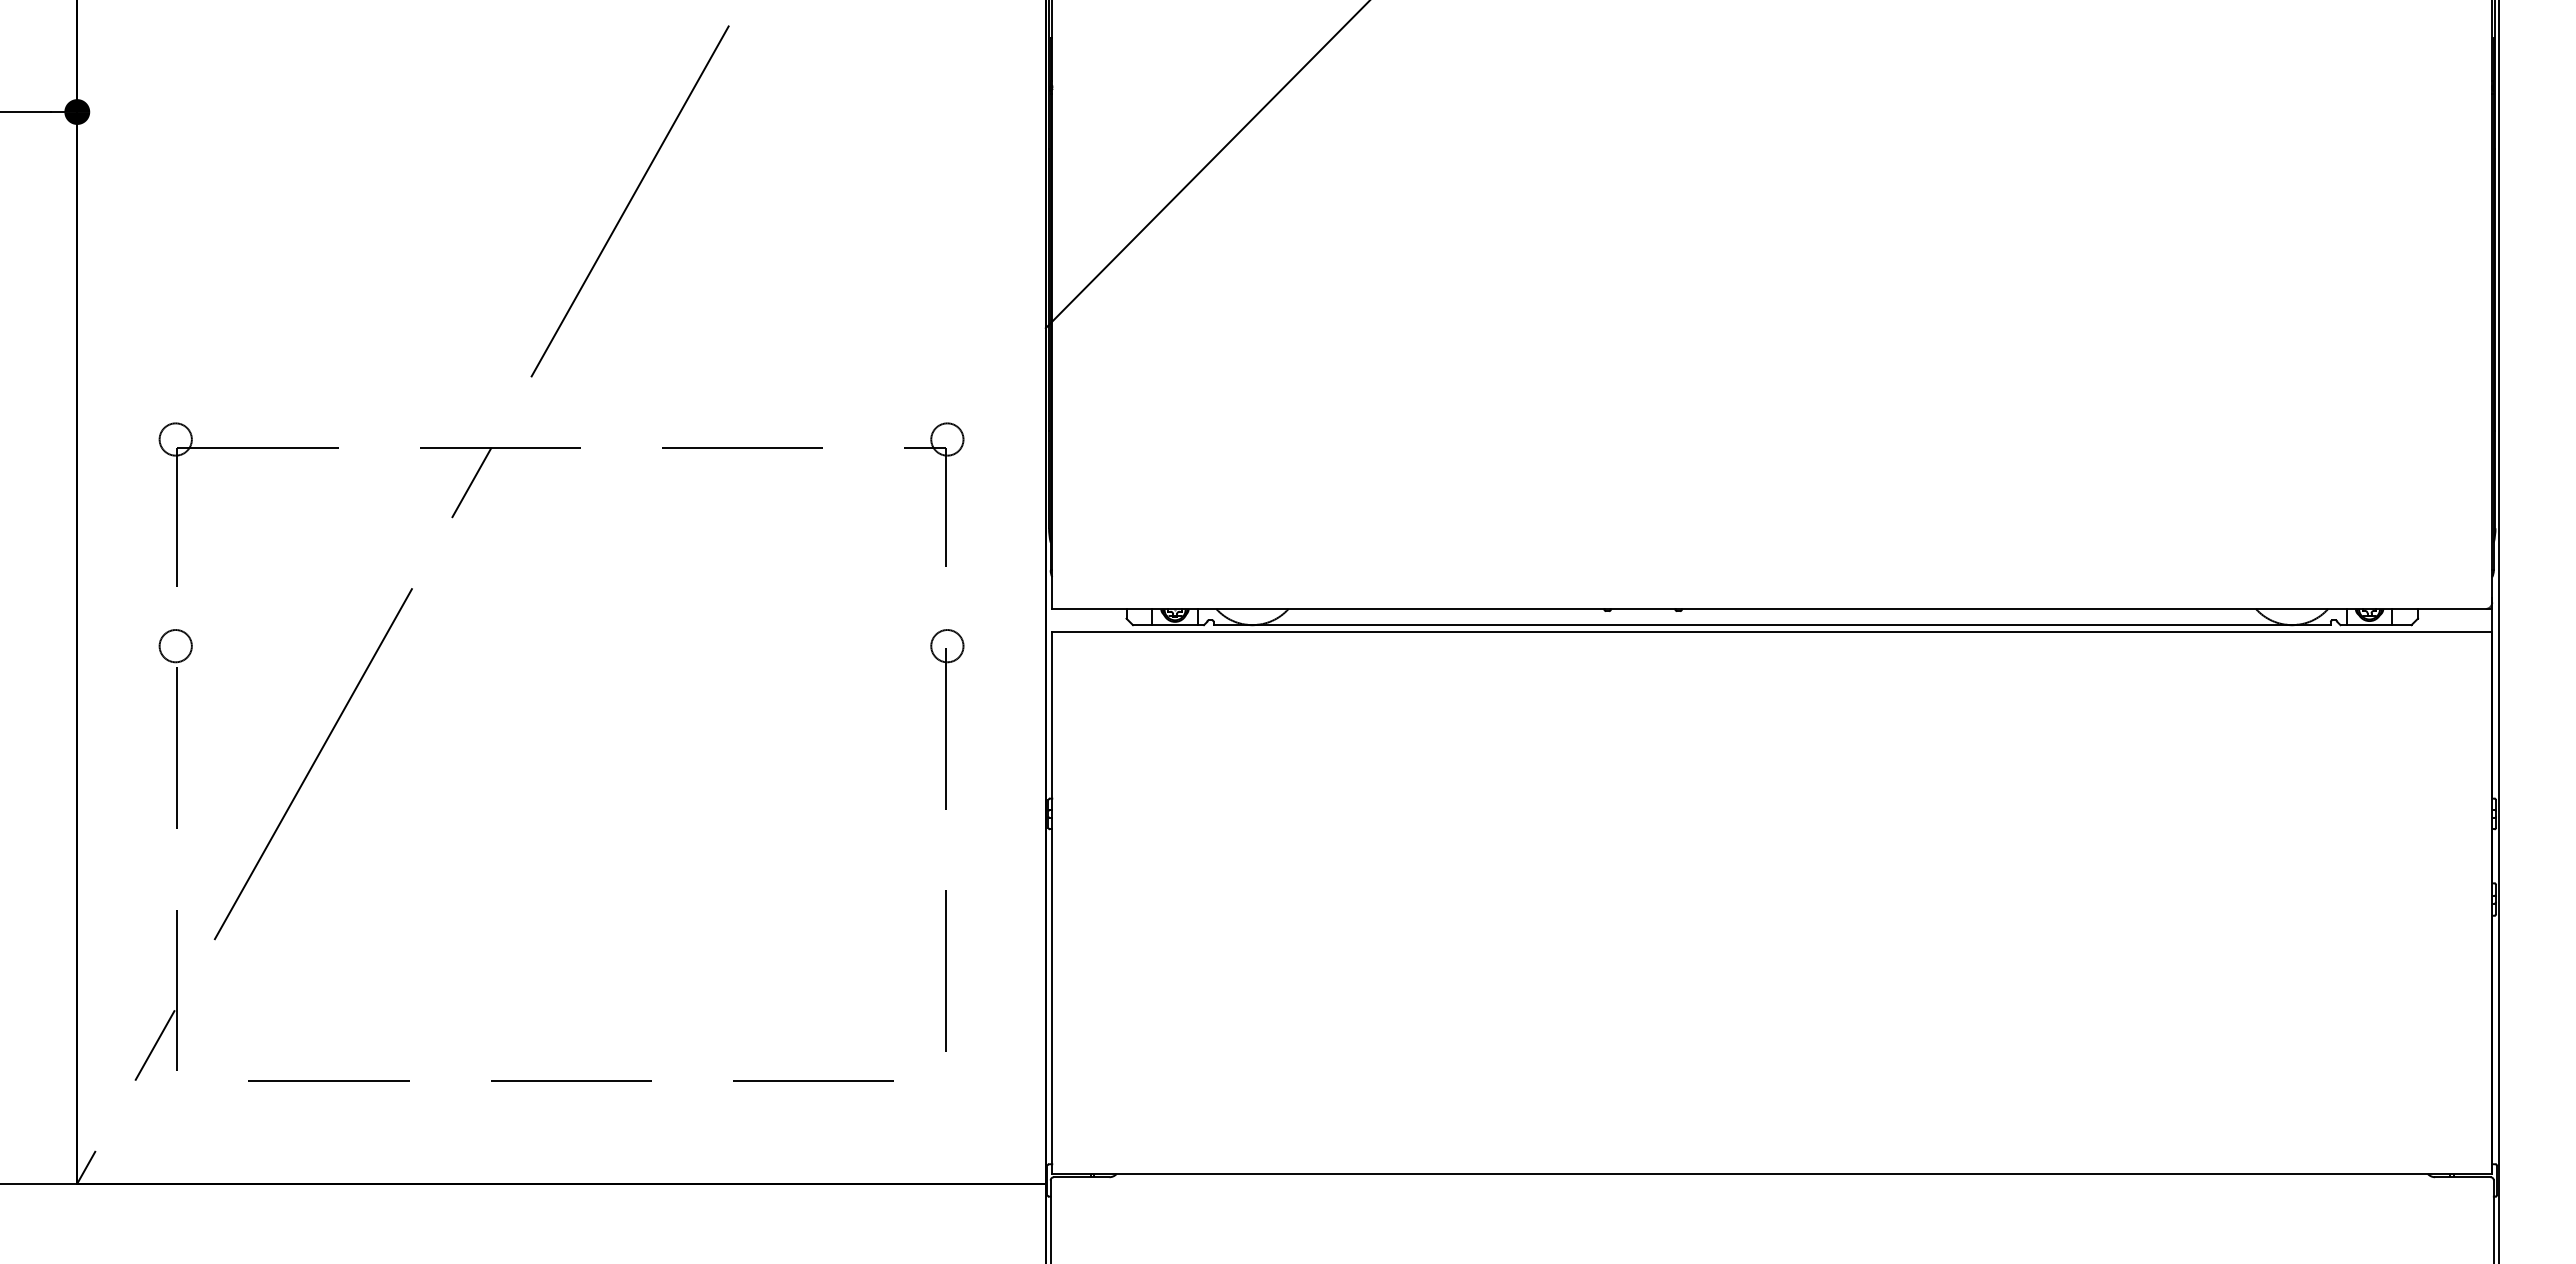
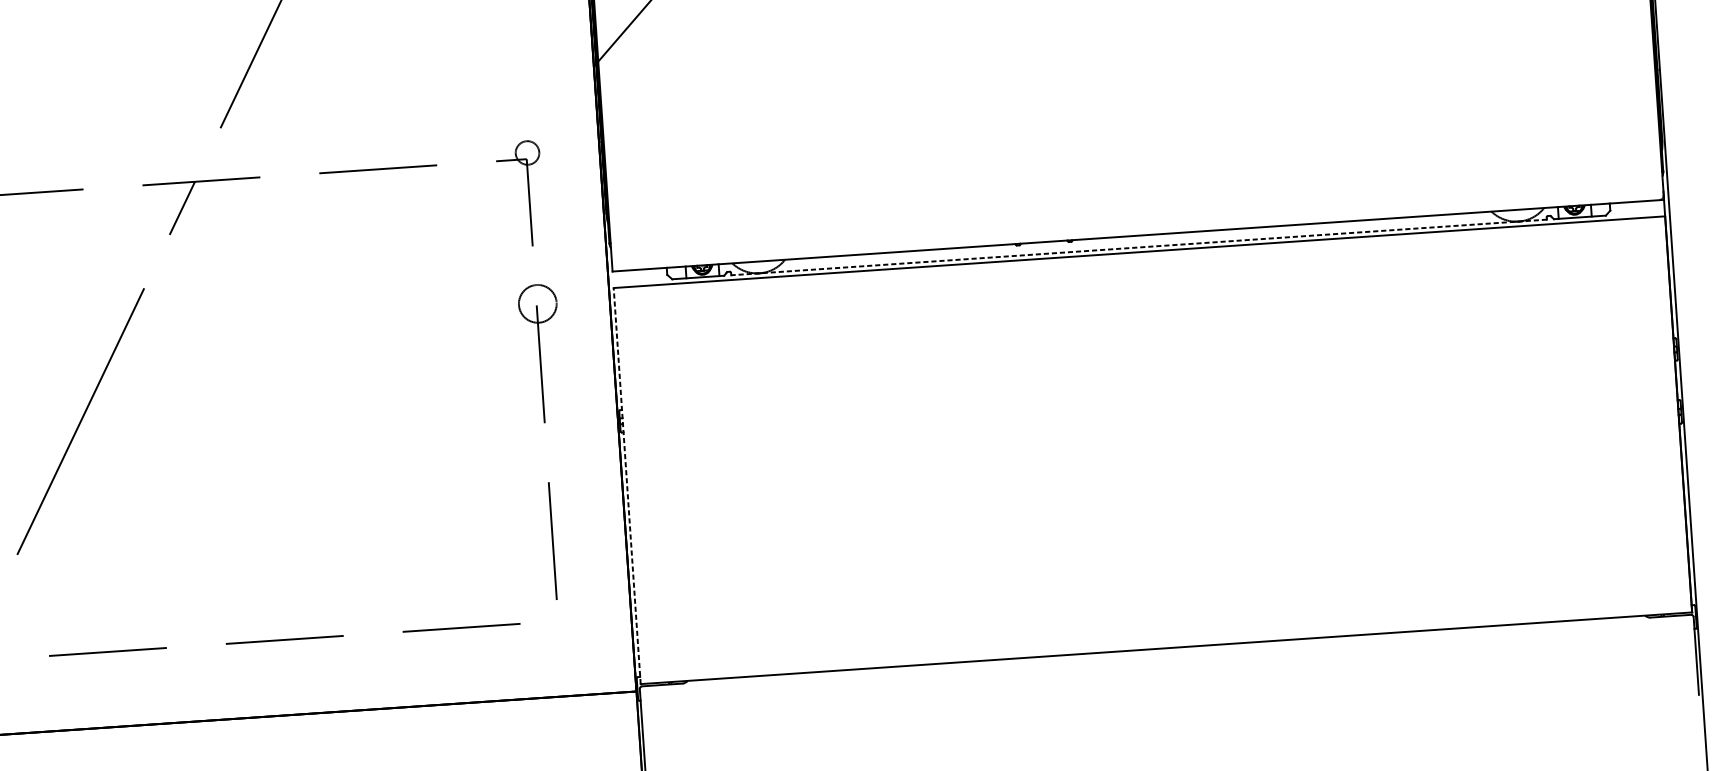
line: (1772, 625) -> (1139, 247), solid -> dashed
circle: (947, 646) -> (537, 304), size x1.6
line: (1052, 902) -> (627, 485), solid -> dashed

